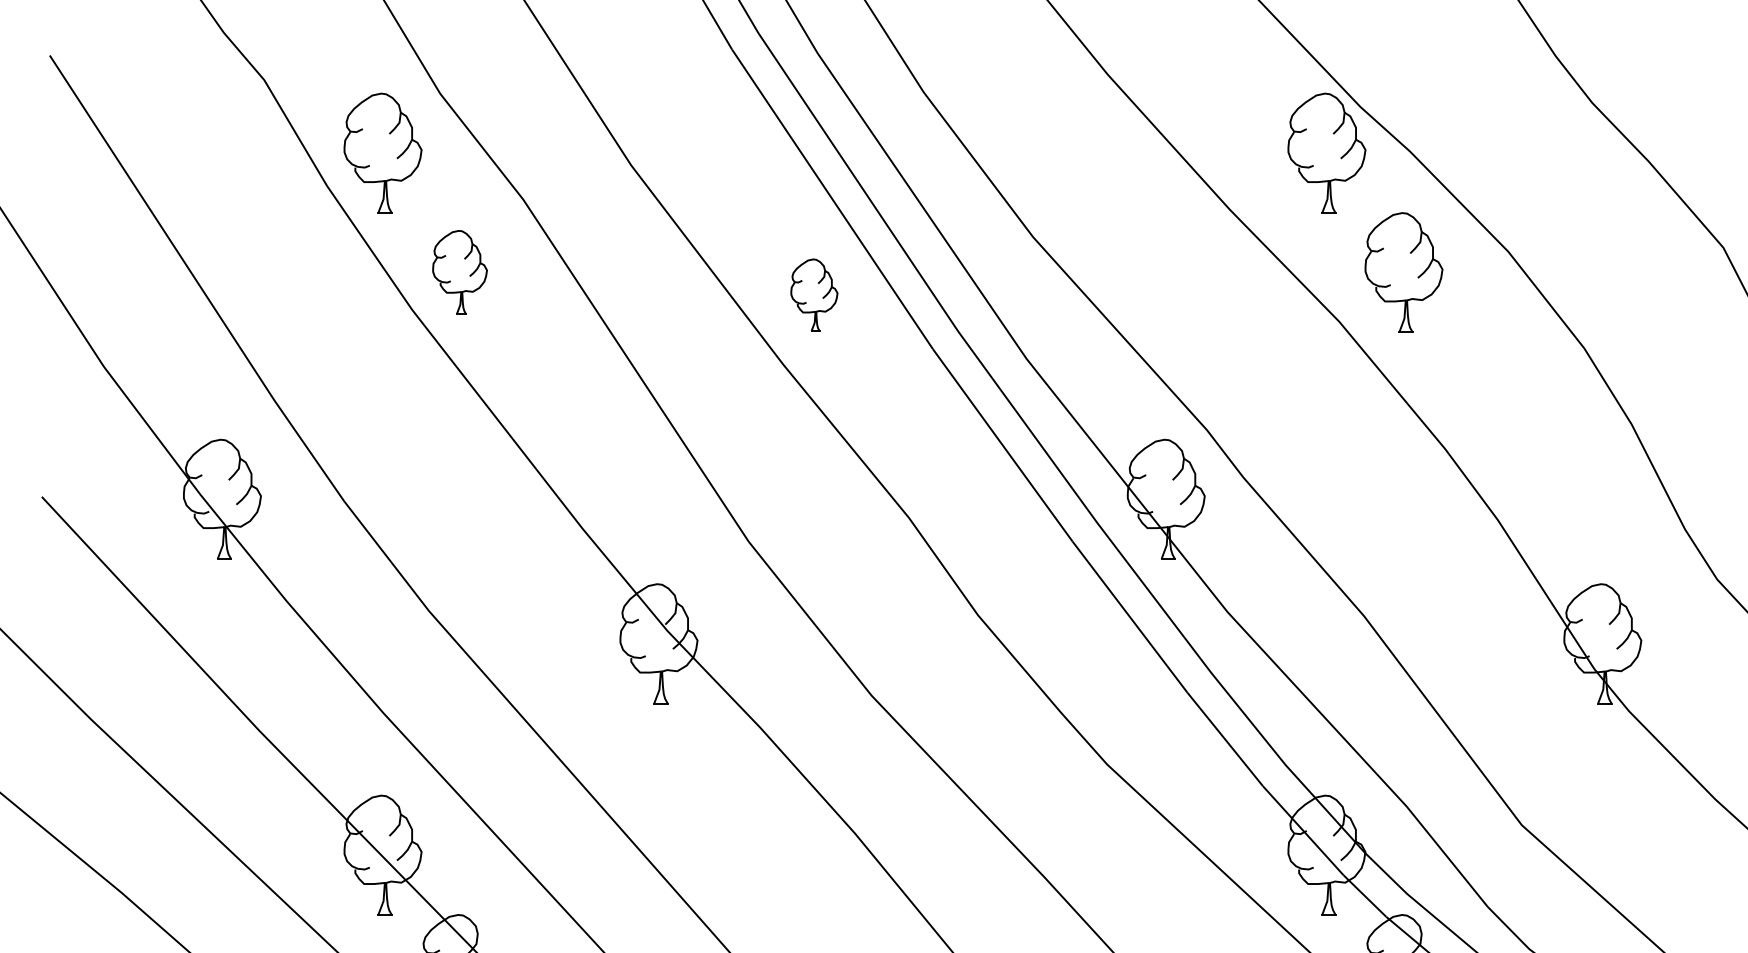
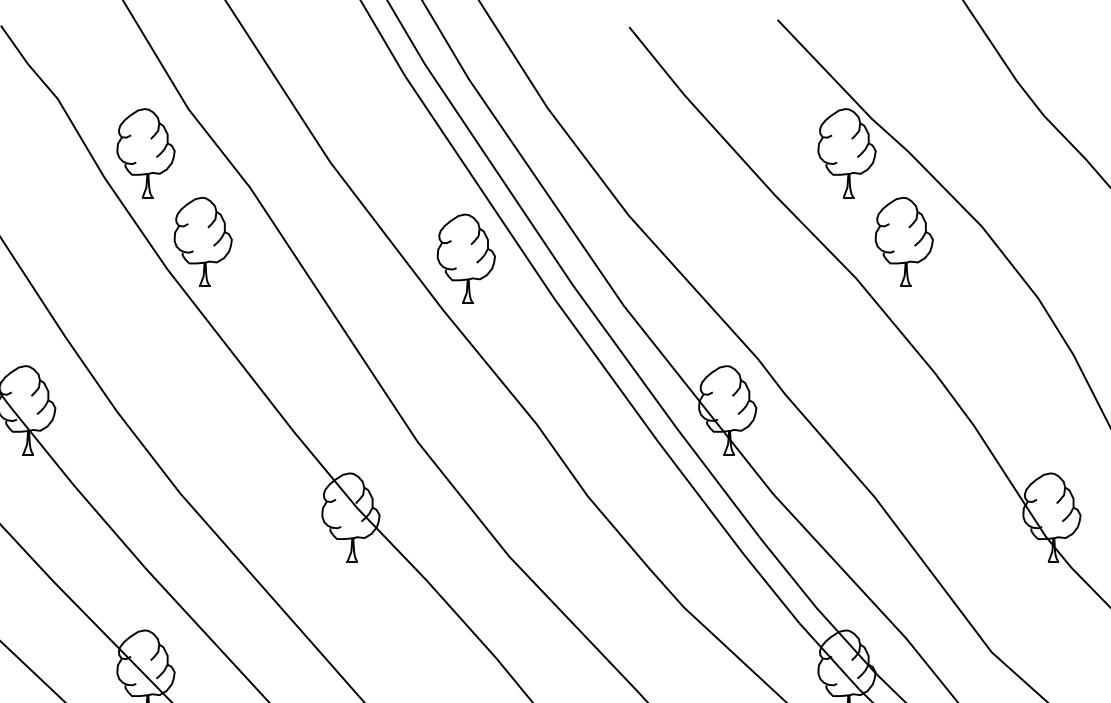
part: (459, 272) -> (202, 241), size x1.43
part: (814, 294) -> (466, 258), size x1.67

